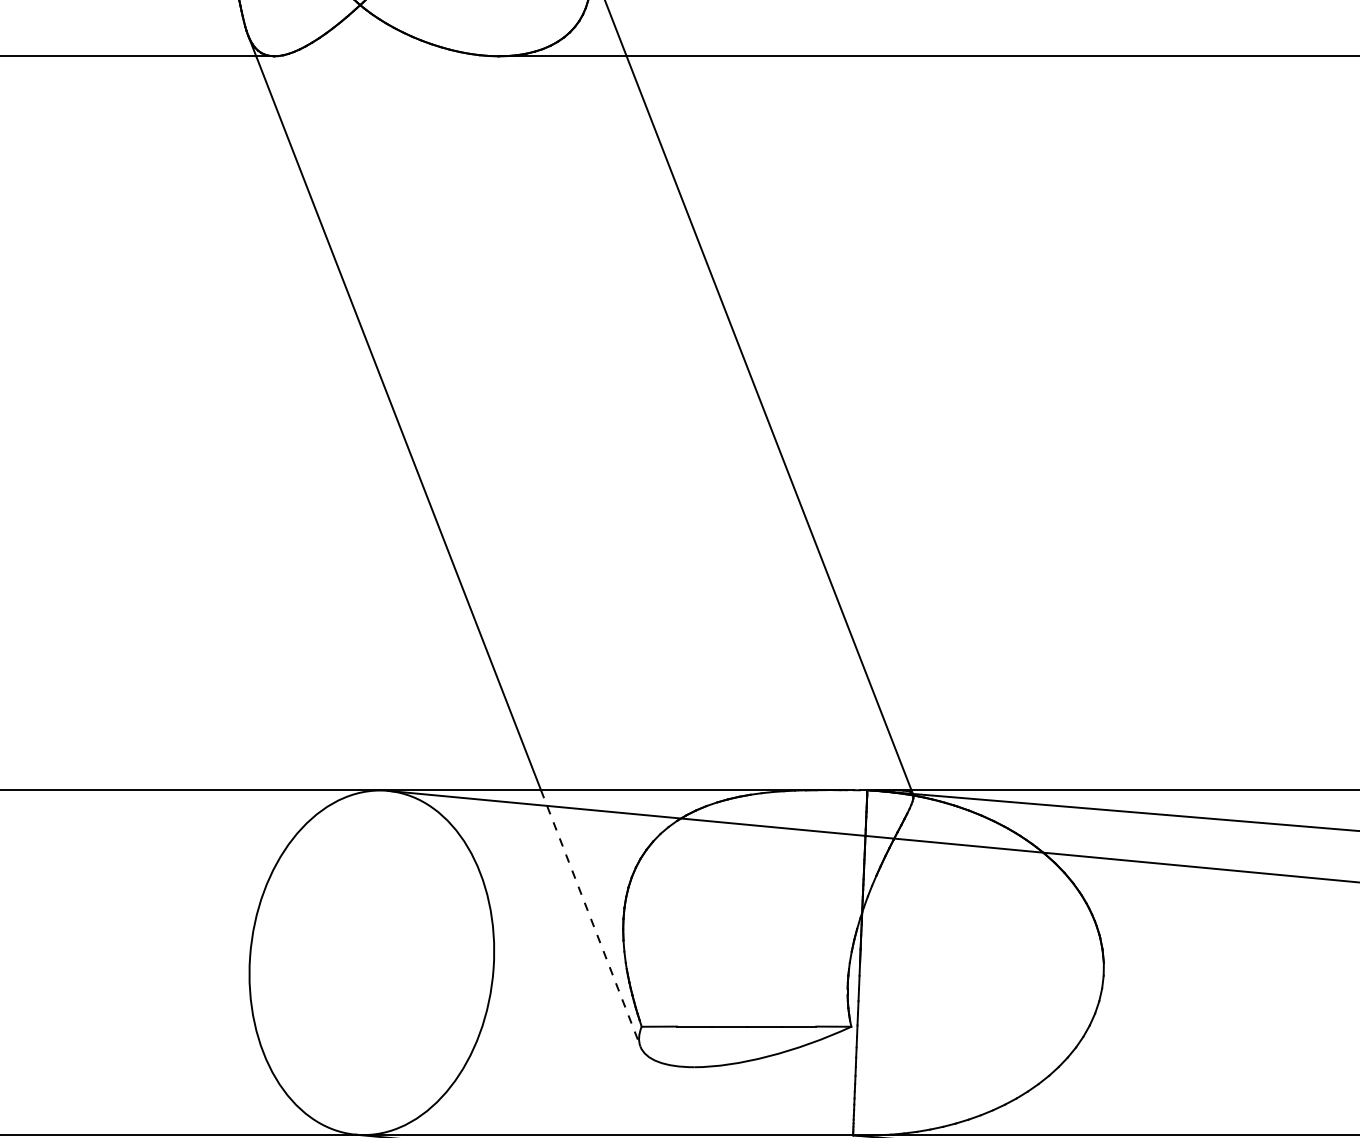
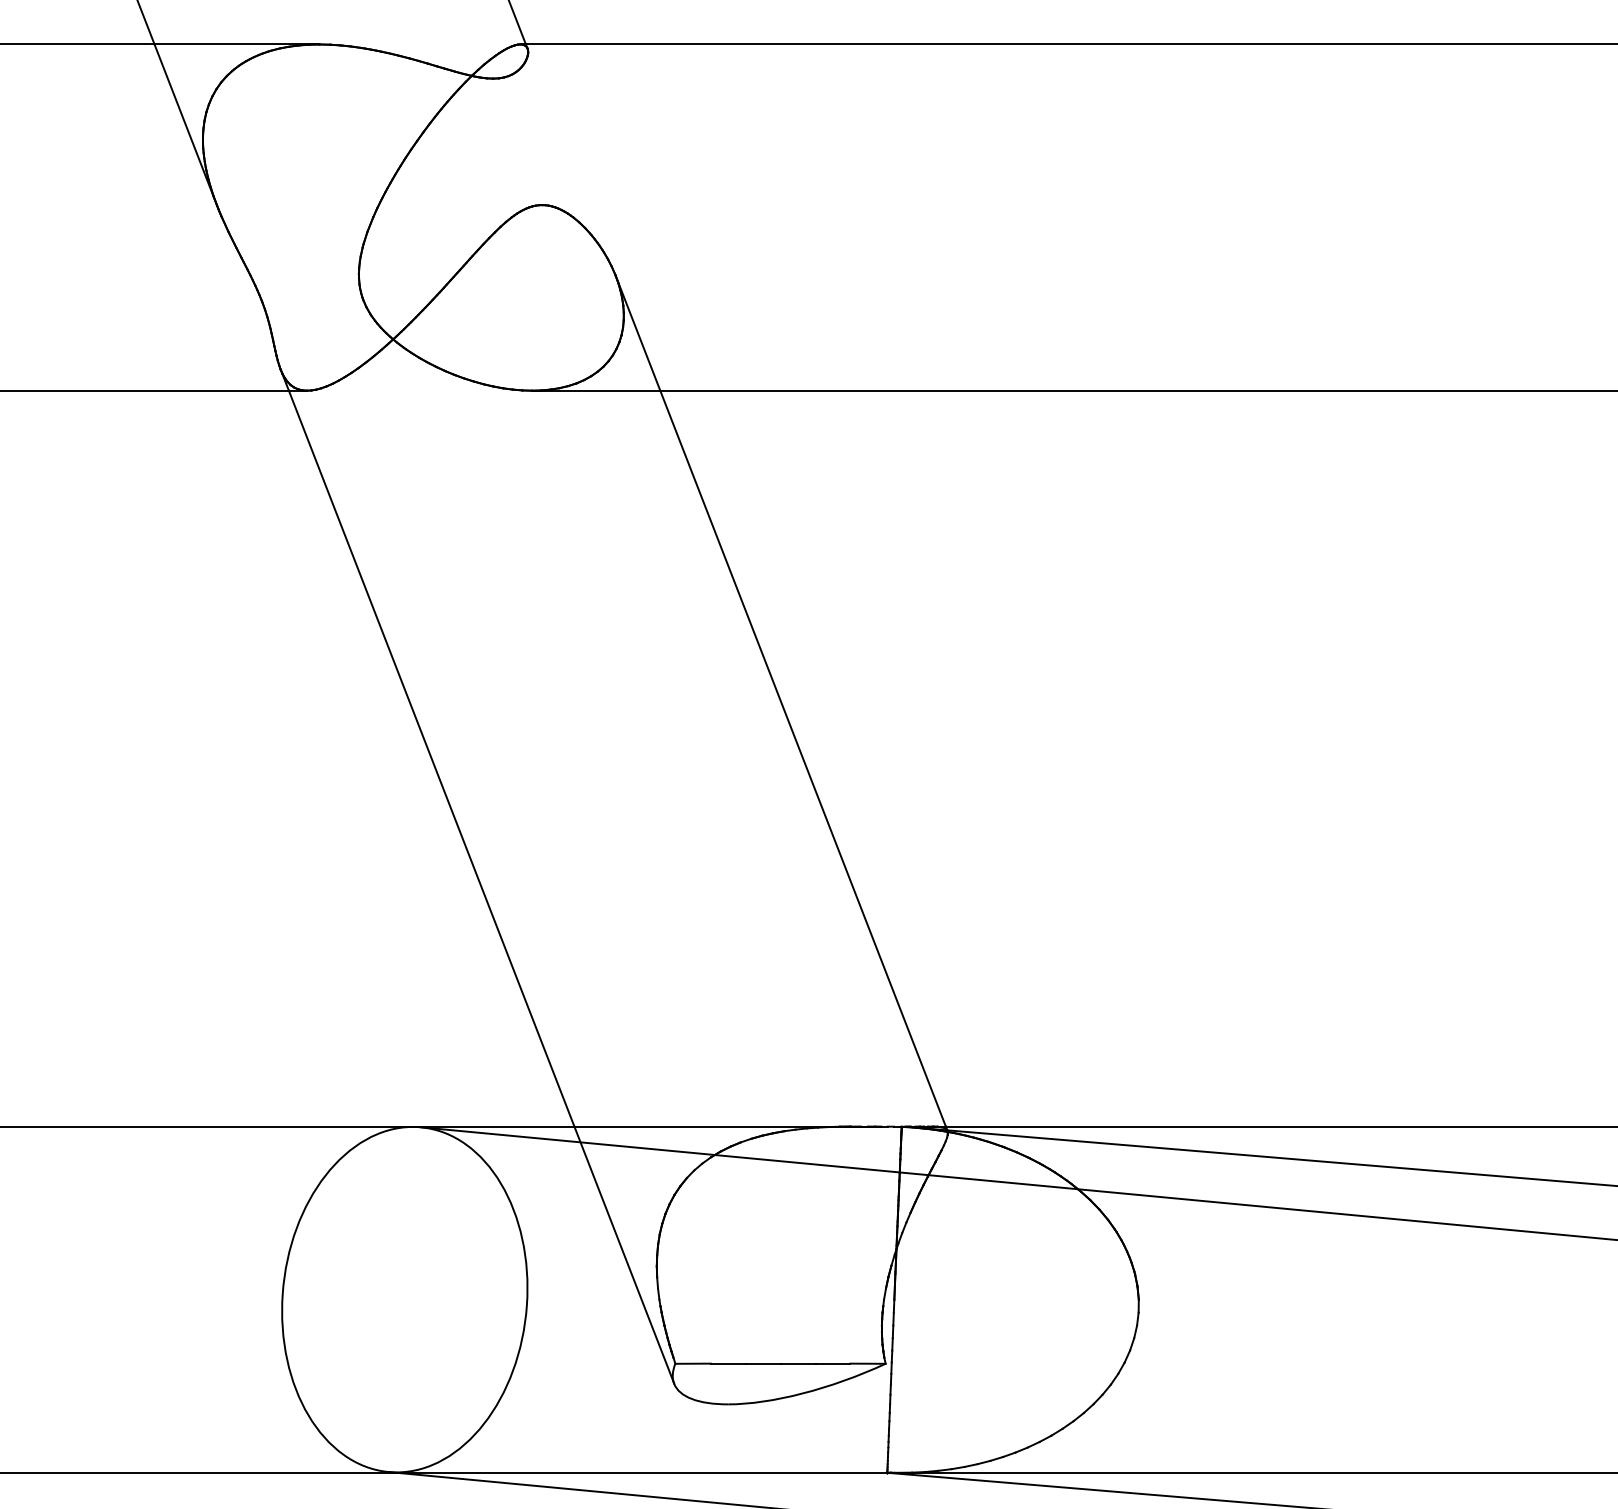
line: (590, 918) -> (624, 1255), dashed -> solid

